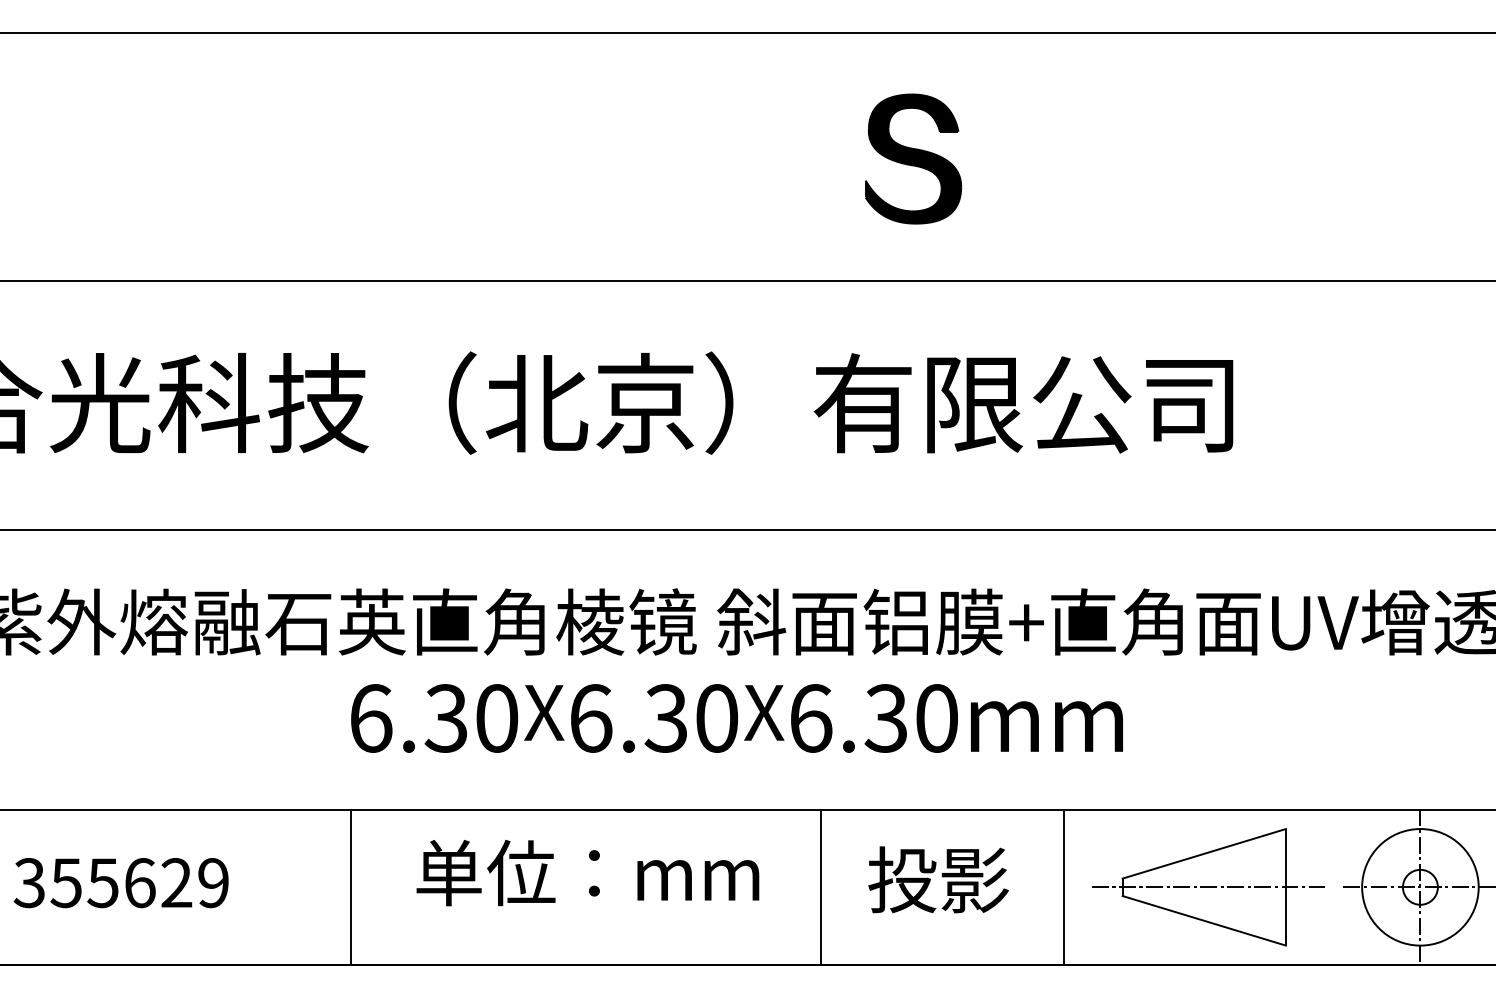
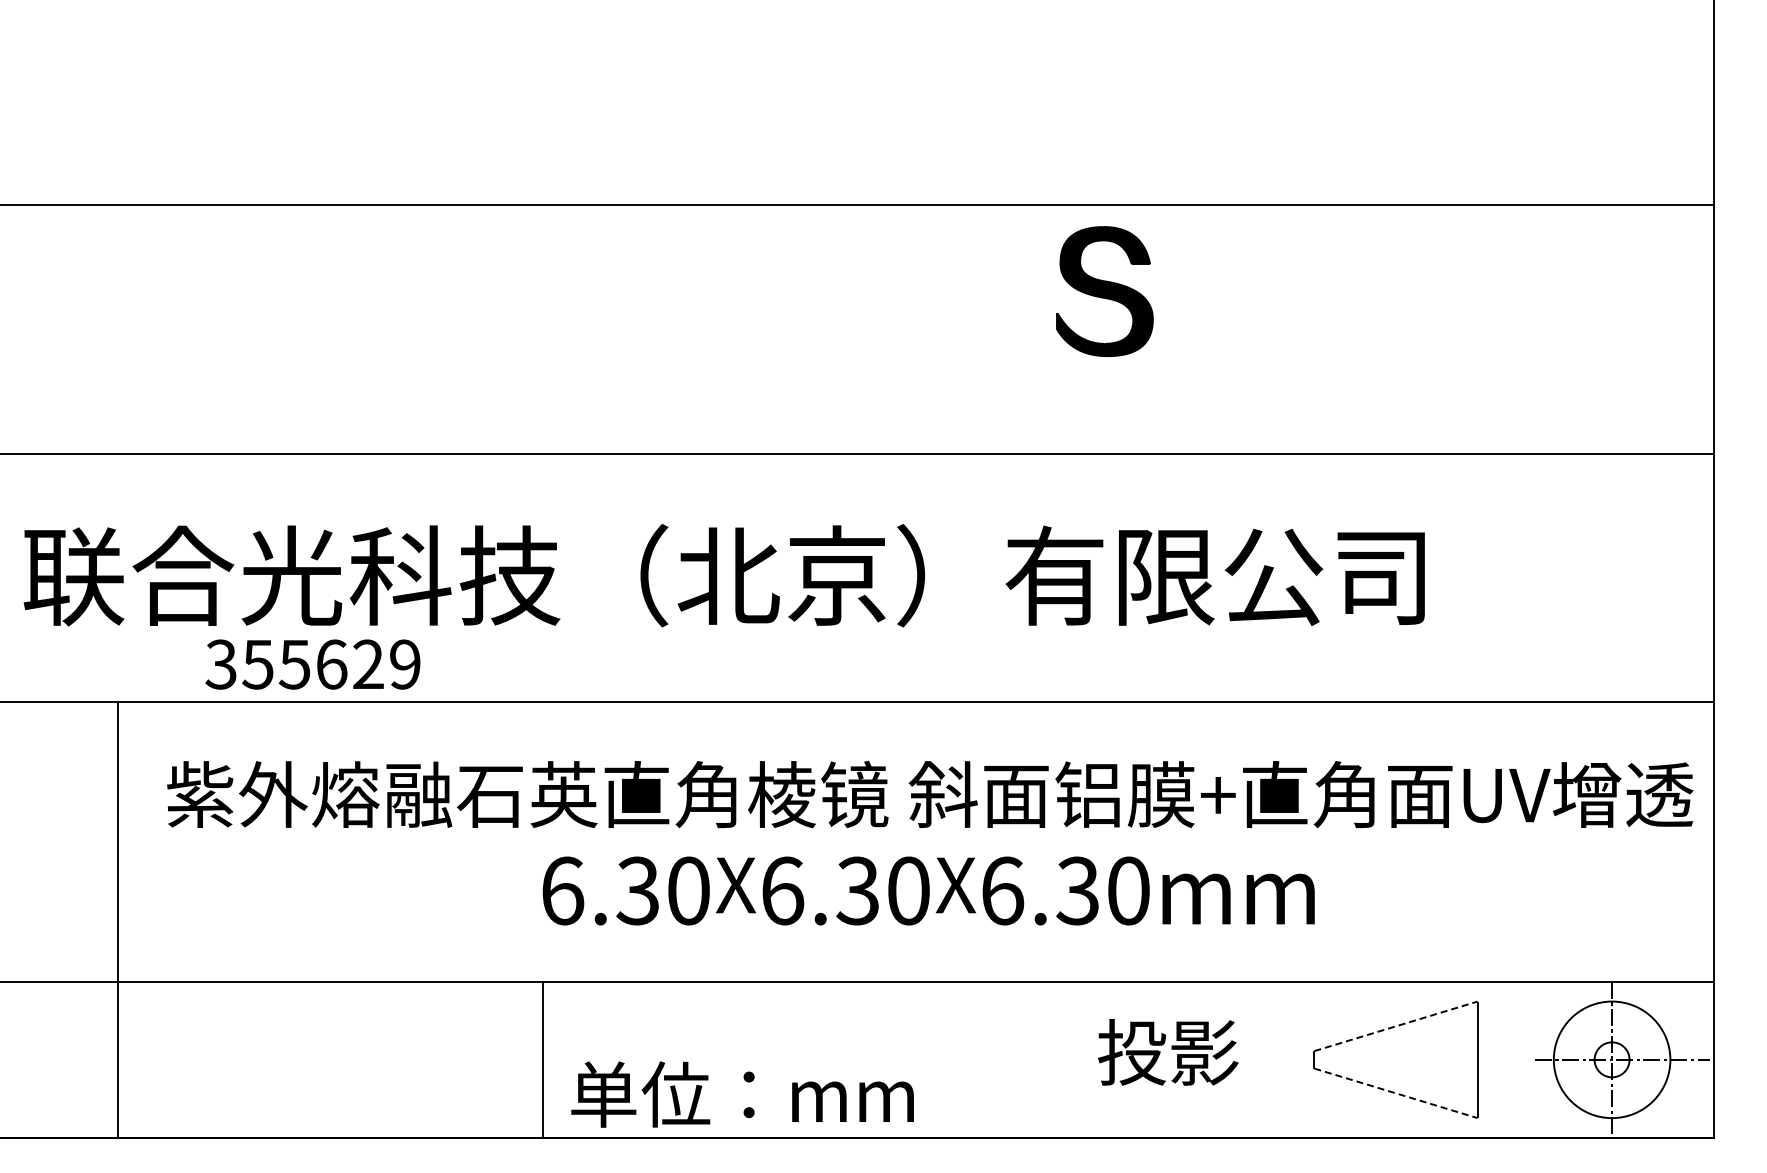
part: (912, 158) -> (1104, 291), moved
line: (1204, 853) -> (1396, 1026), solid -> dashed
text: (587, 872) -> (742, 1094), moved
text: (938, 879) -> (1168, 1052), moved
text: (120, 882) -> (312, 664), moved
line: (820, 886) -> (1012, 1059), removed
line: (1064, 886) -> (1256, 1059), removed
line: (1207, 886) -> (1399, 1059), removed
line: (1204, 920) -> (1396, 1093), solid -> dashed

